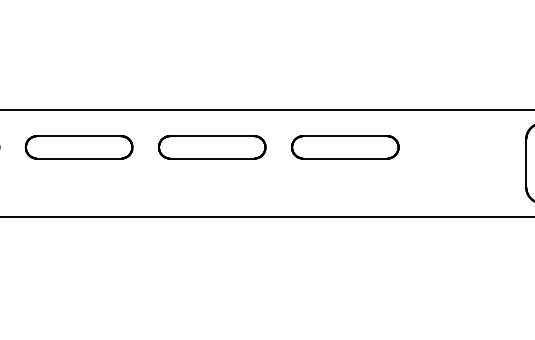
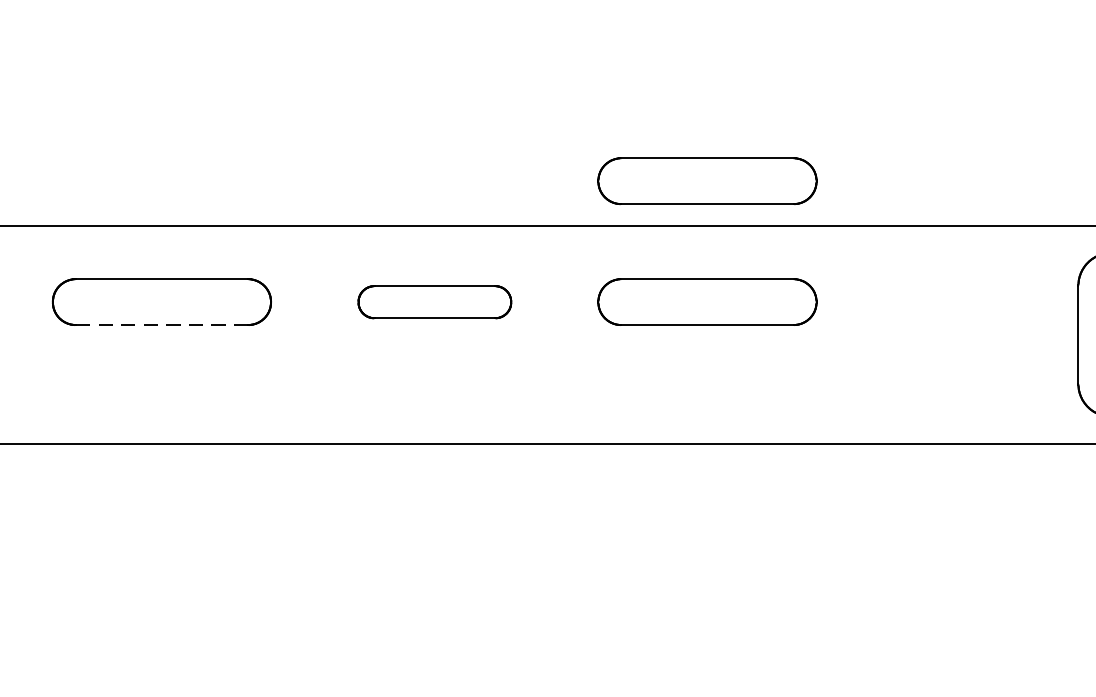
part: (345, 88) -> (707, 181), added
part: (212, 147) -> (435, 302), size x0.7
line: (78, 158) -> (160, 324), solid -> dashed

